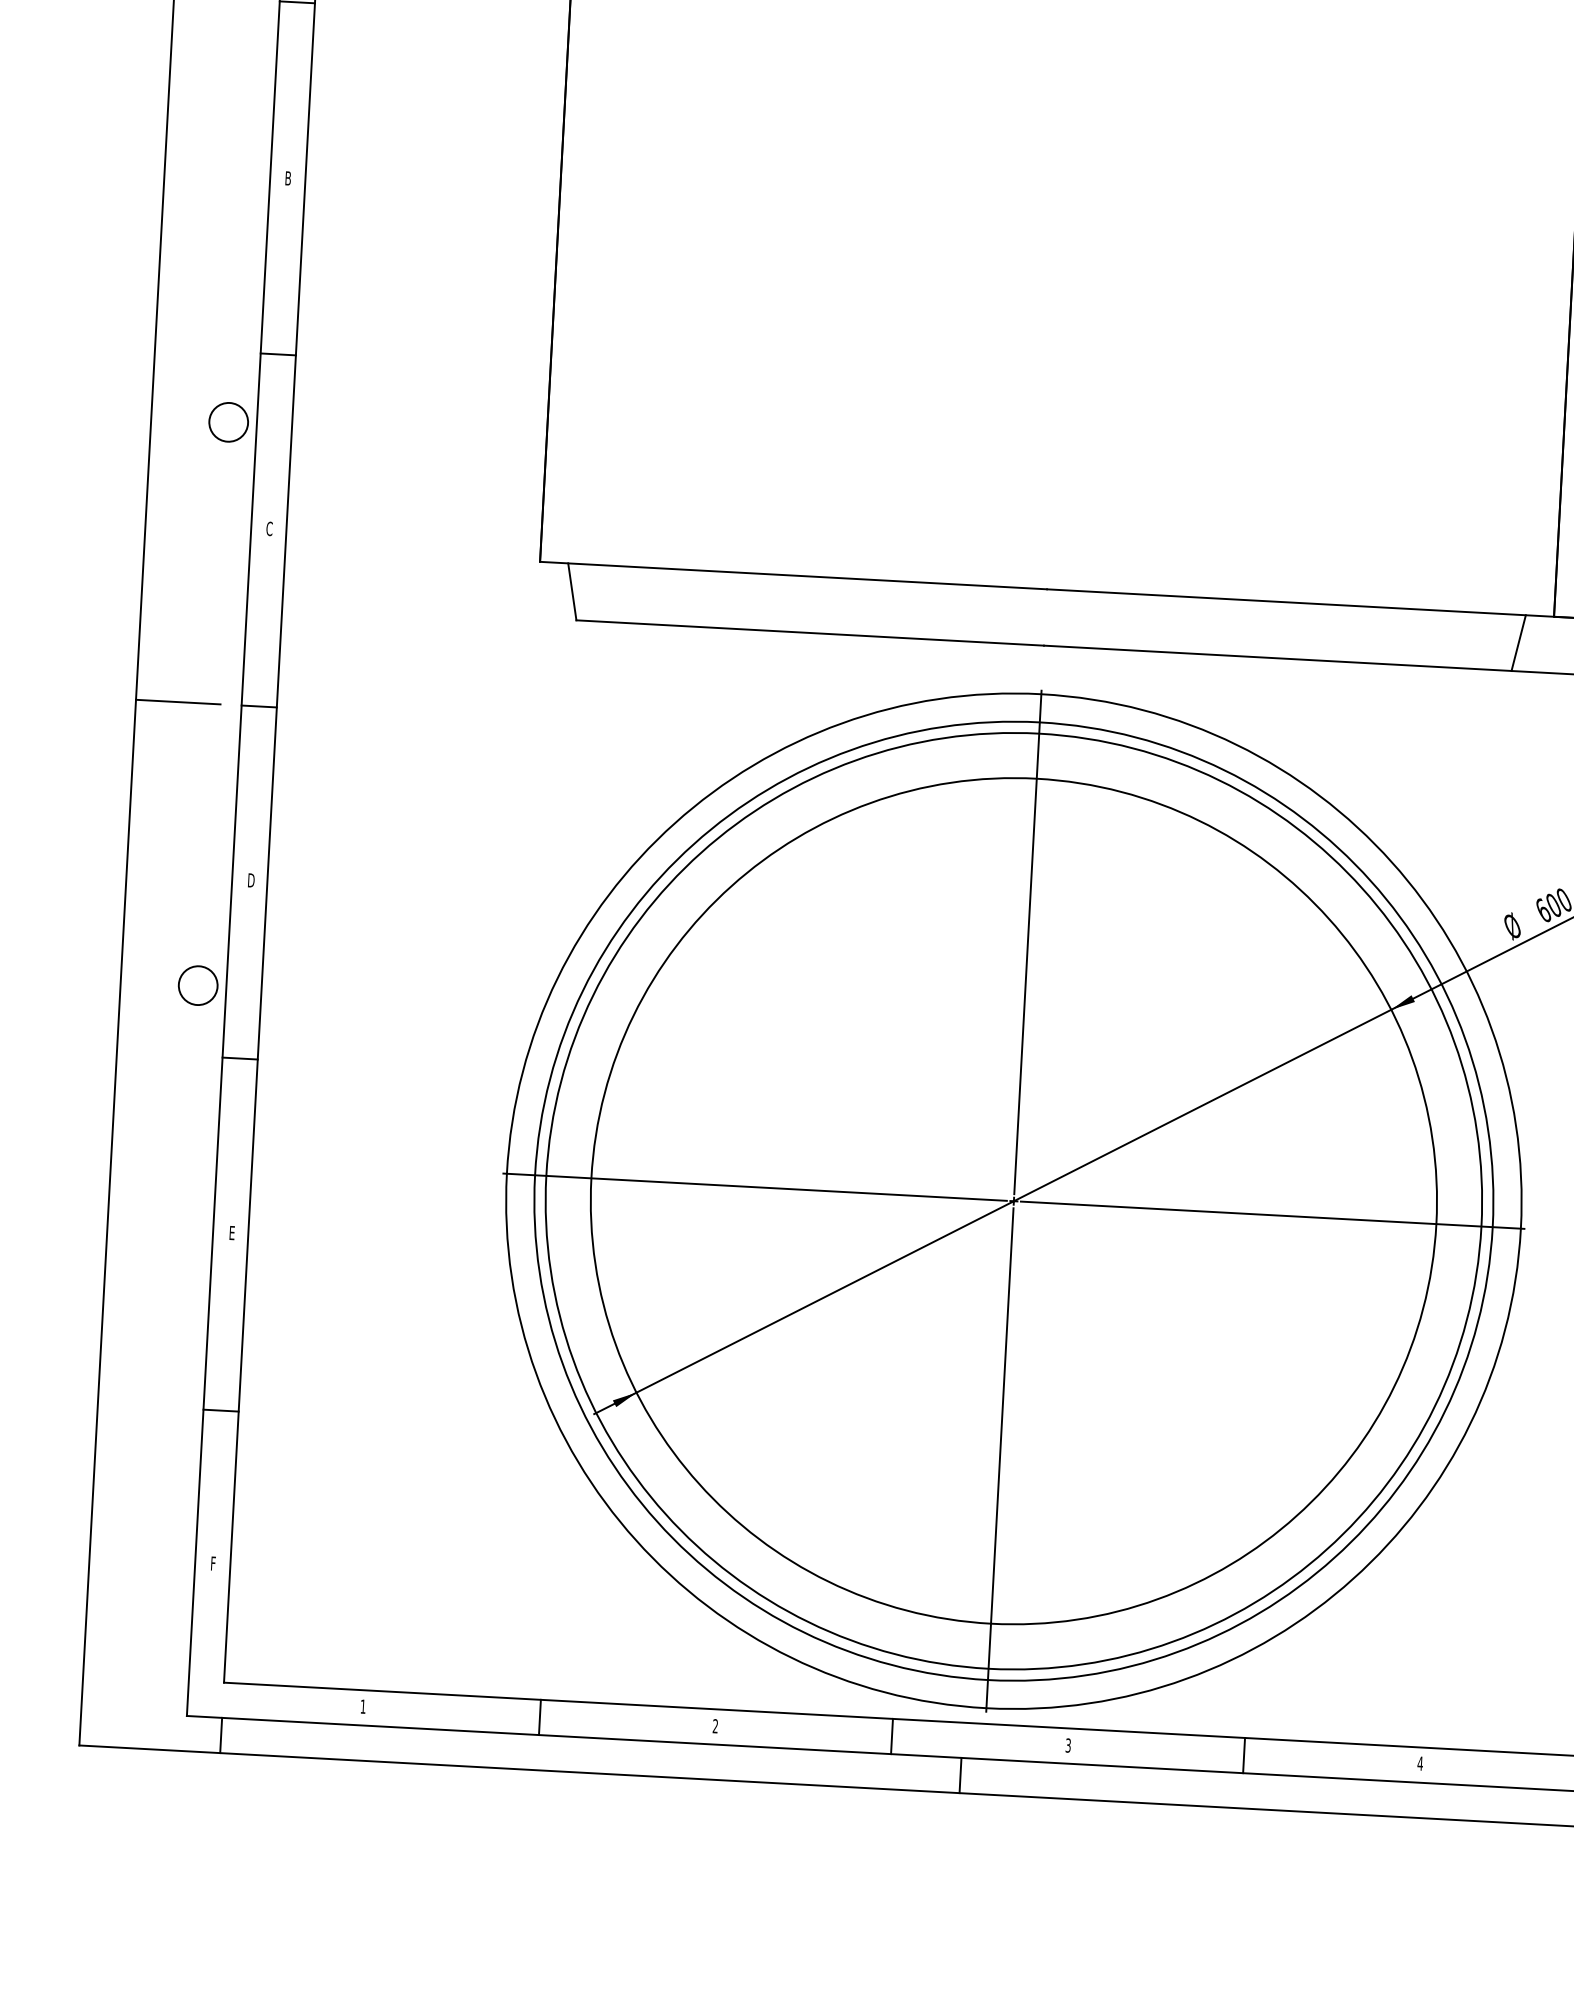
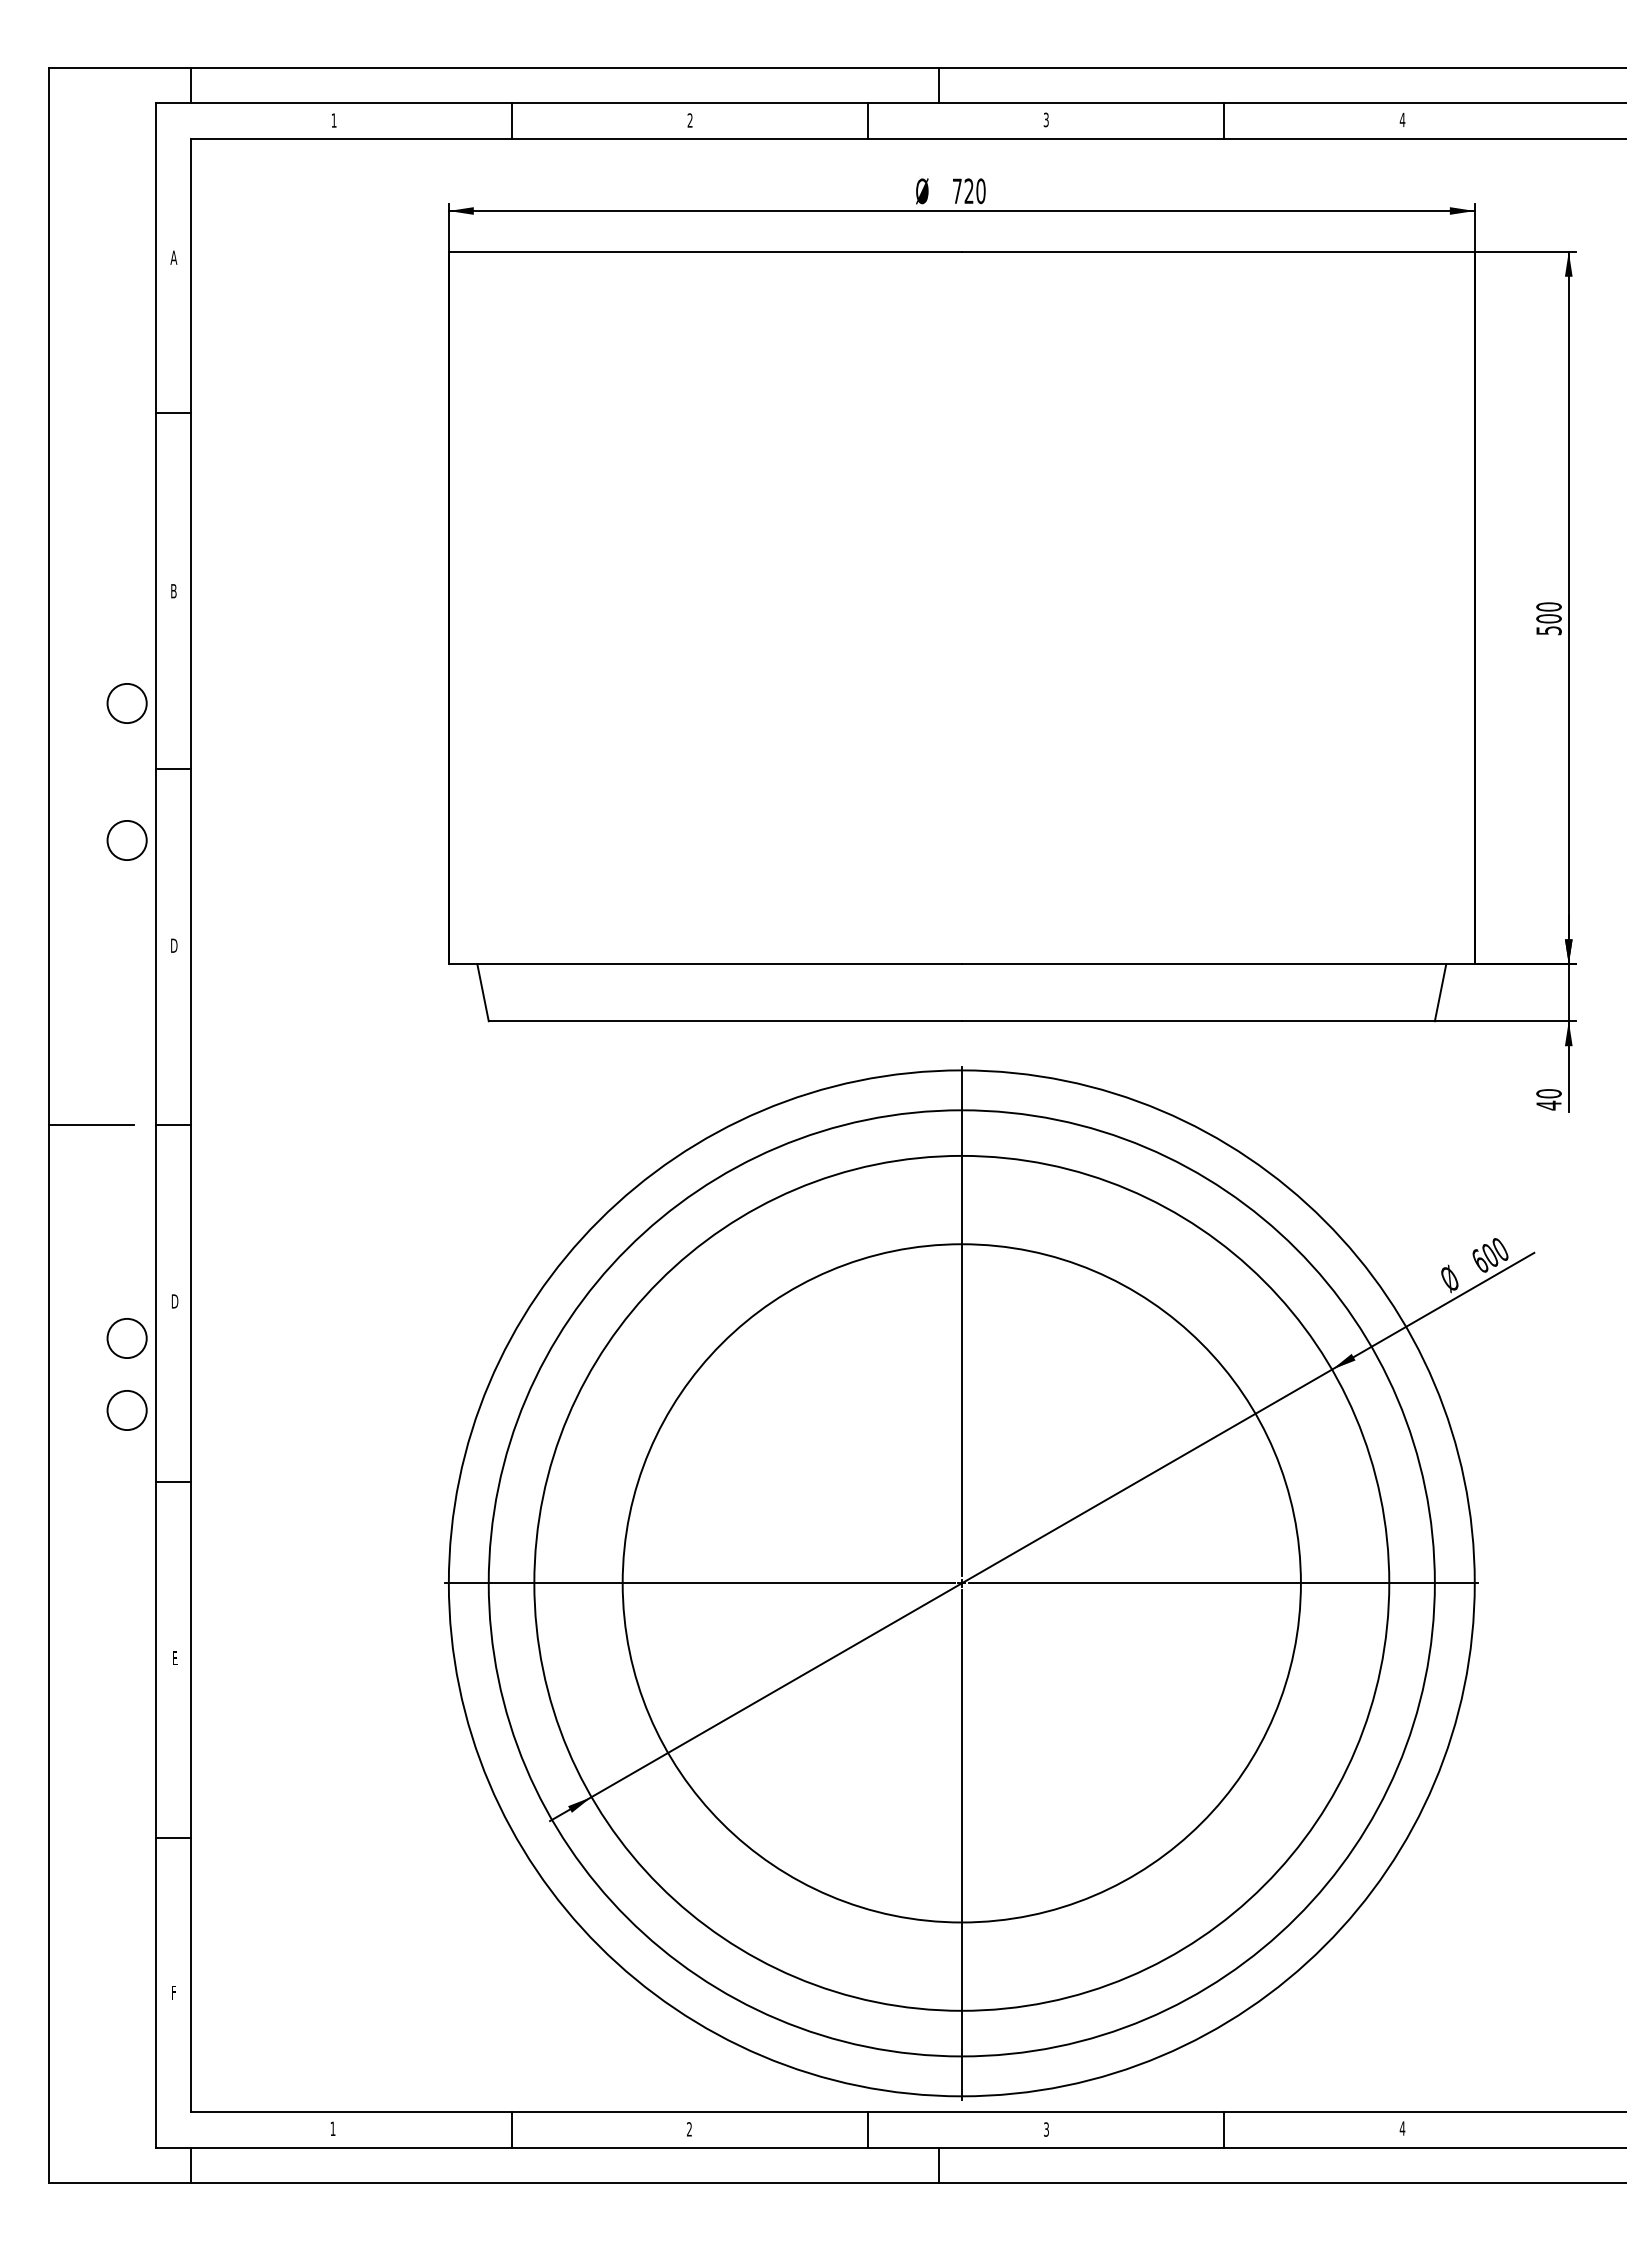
circle: (235, 286) -> (126, 703), added
text: (269, 528) -> (174, 945), C -> D
circle: (201, 914) -> (126, 1338), added
circle: (1013, 1200) -> (961, 1582), size x0.7

